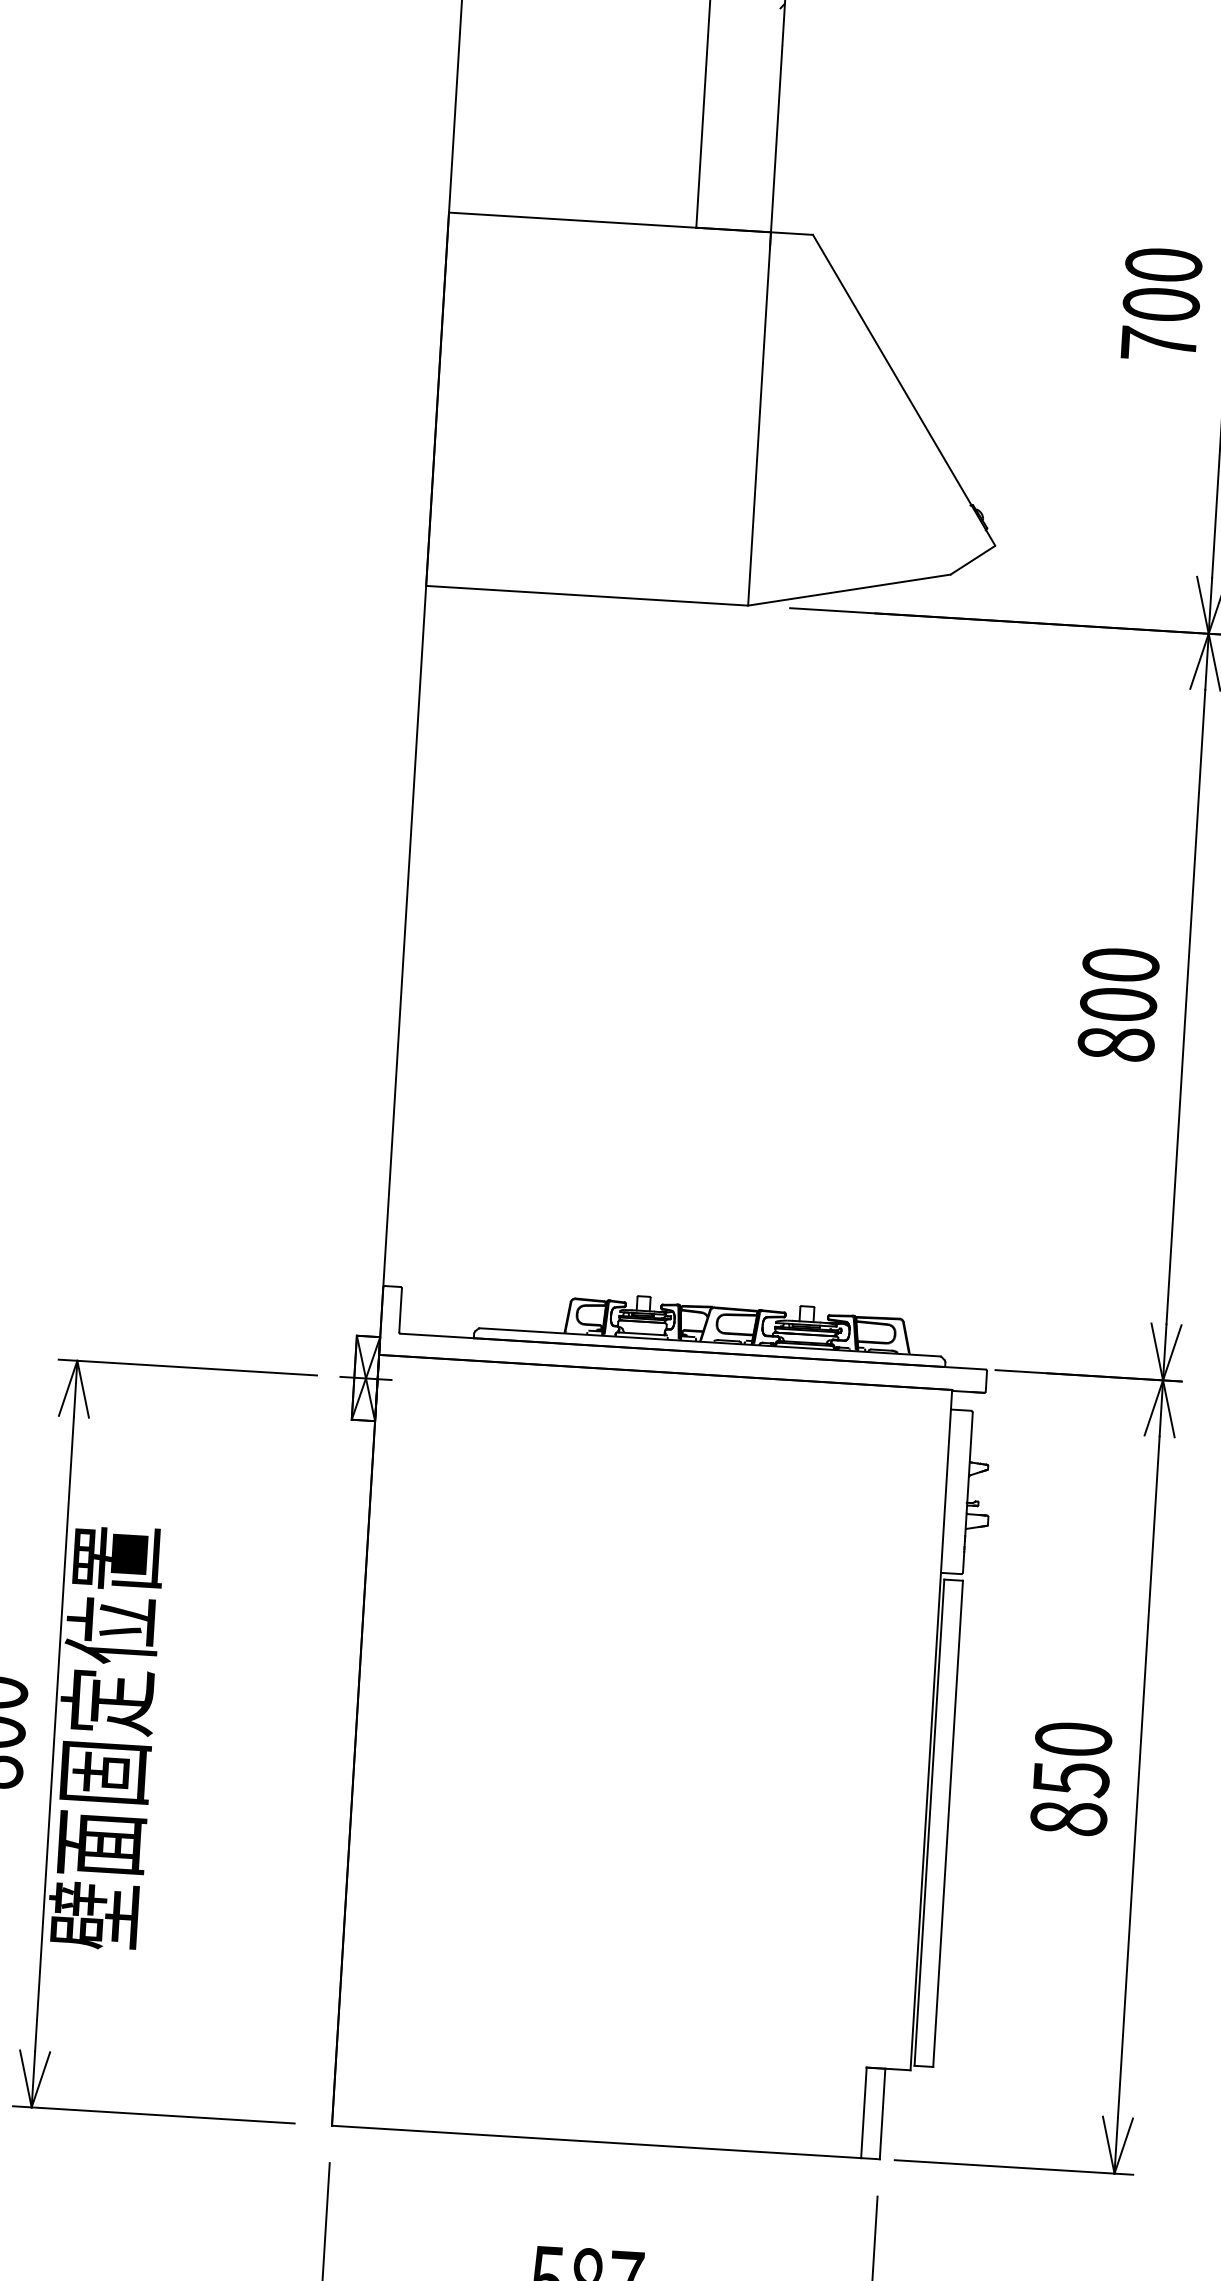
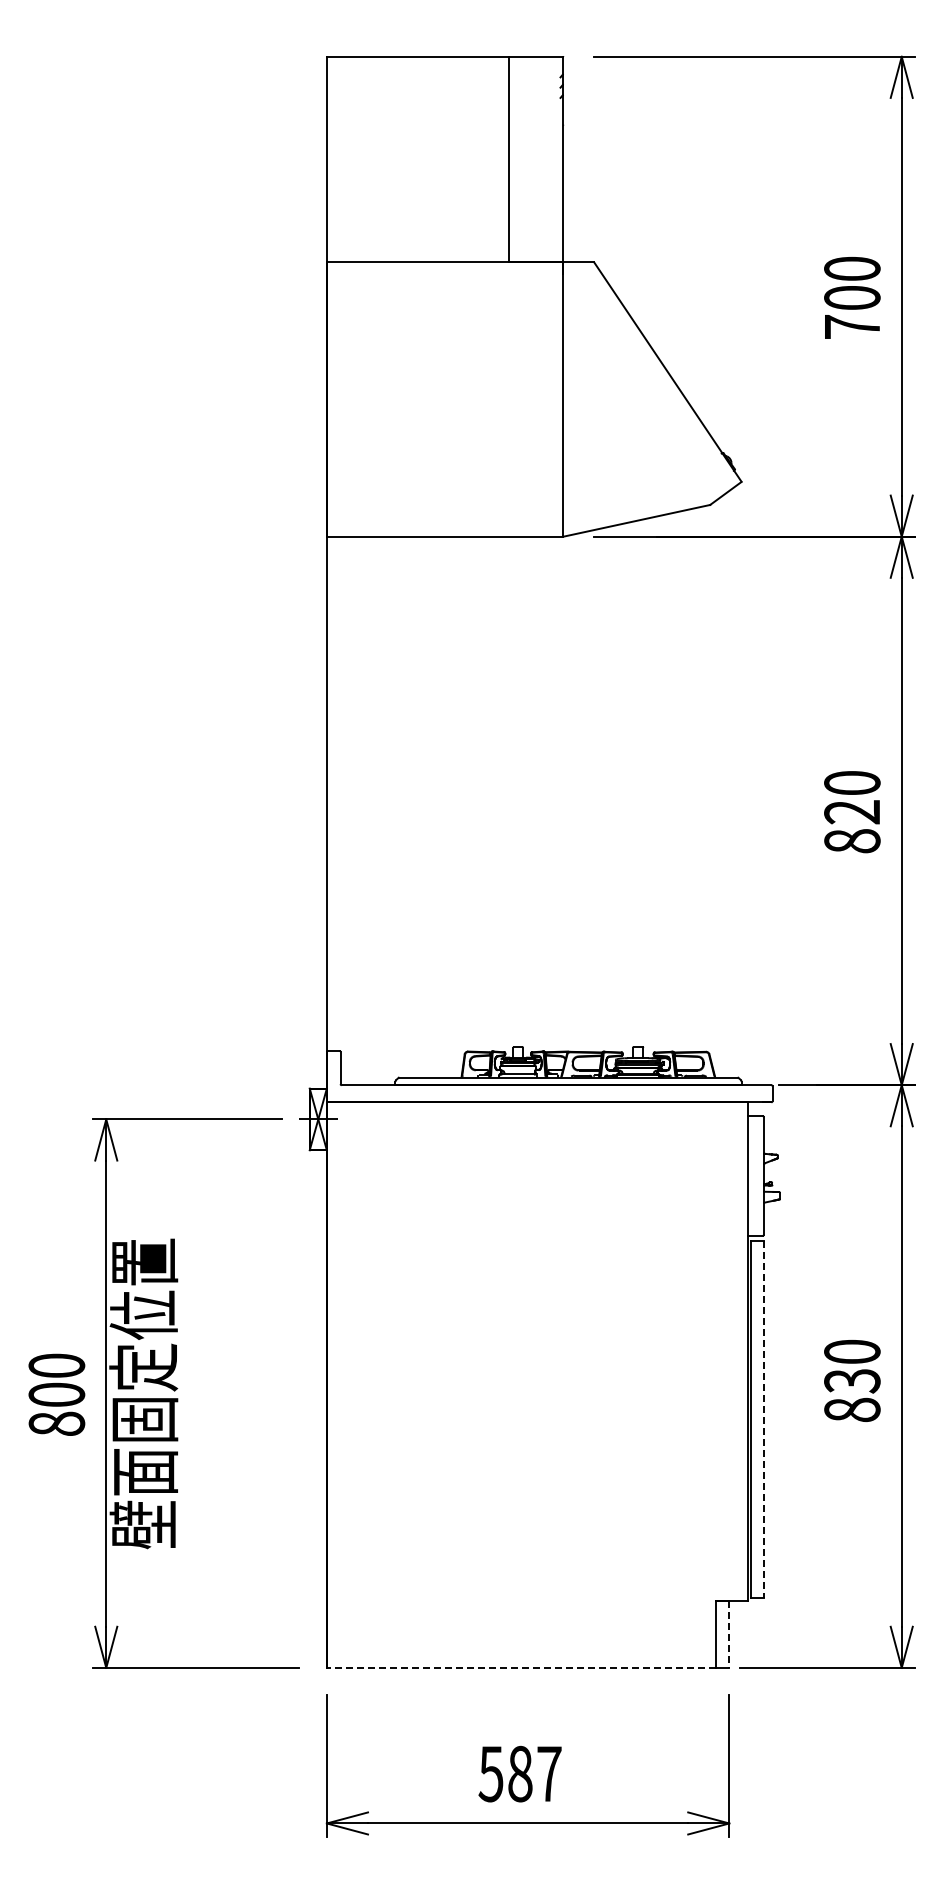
text: (1118, 1005) -> (852, 812), 800 -> 820
text: (1071, 1779) -> (852, 1381), 850 -> 830
line: (948, 1824) -> (764, 1419), solid -> dashed
line: (882, 2115) -> (729, 1635), solid -> dashed
line: (595, 2141) -> (520, 1667), solid -> dashed

